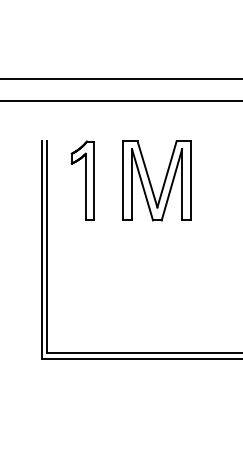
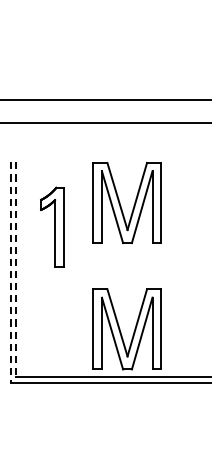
part: (82, 180) -> (51, 227), moved
line: (47, 247) -> (16, 270), solid -> dashed
line: (41, 249) -> (10, 272), solid -> dashed
part: (156, 305) -> (126, 329), added

